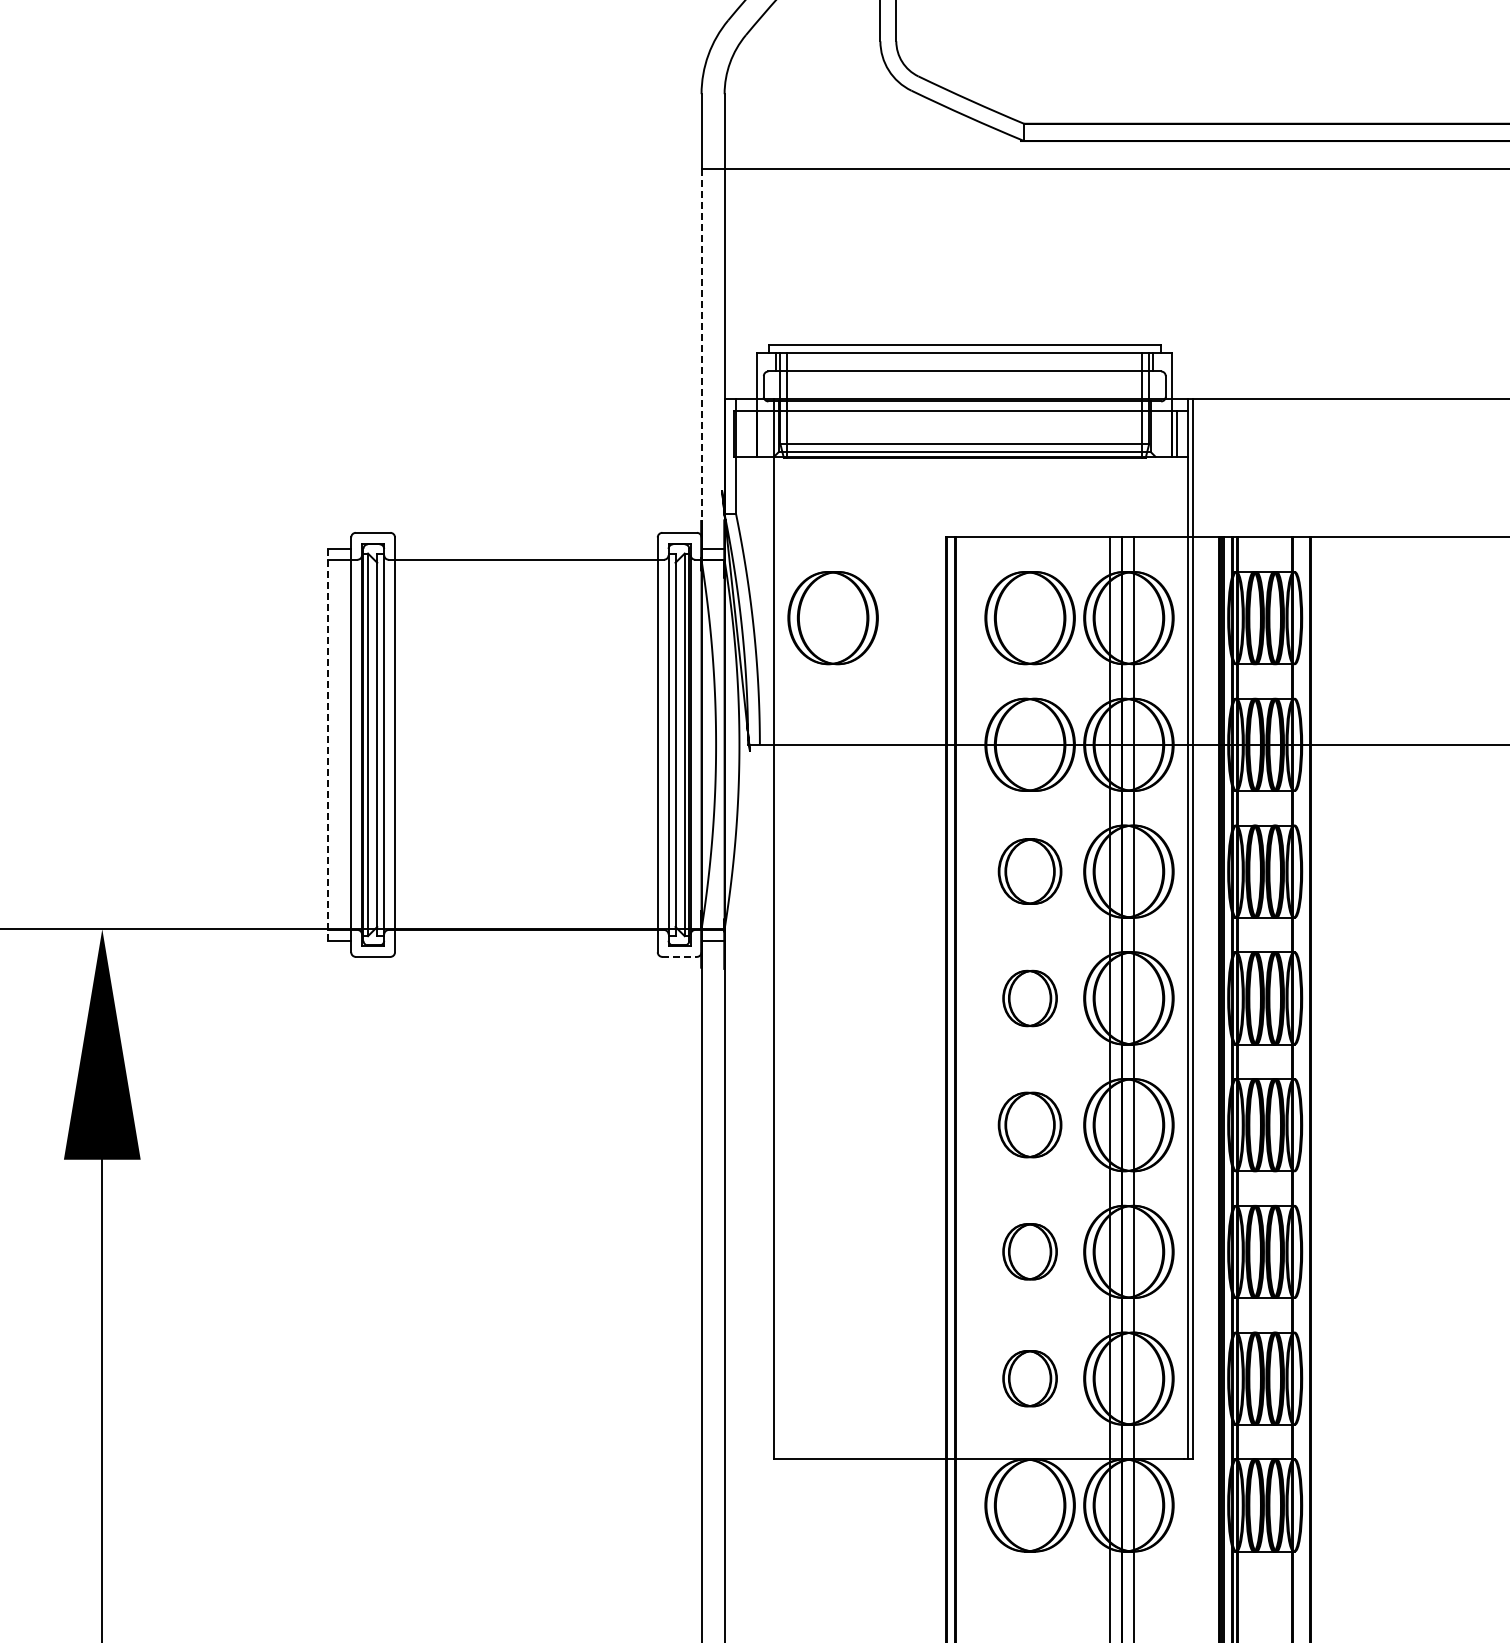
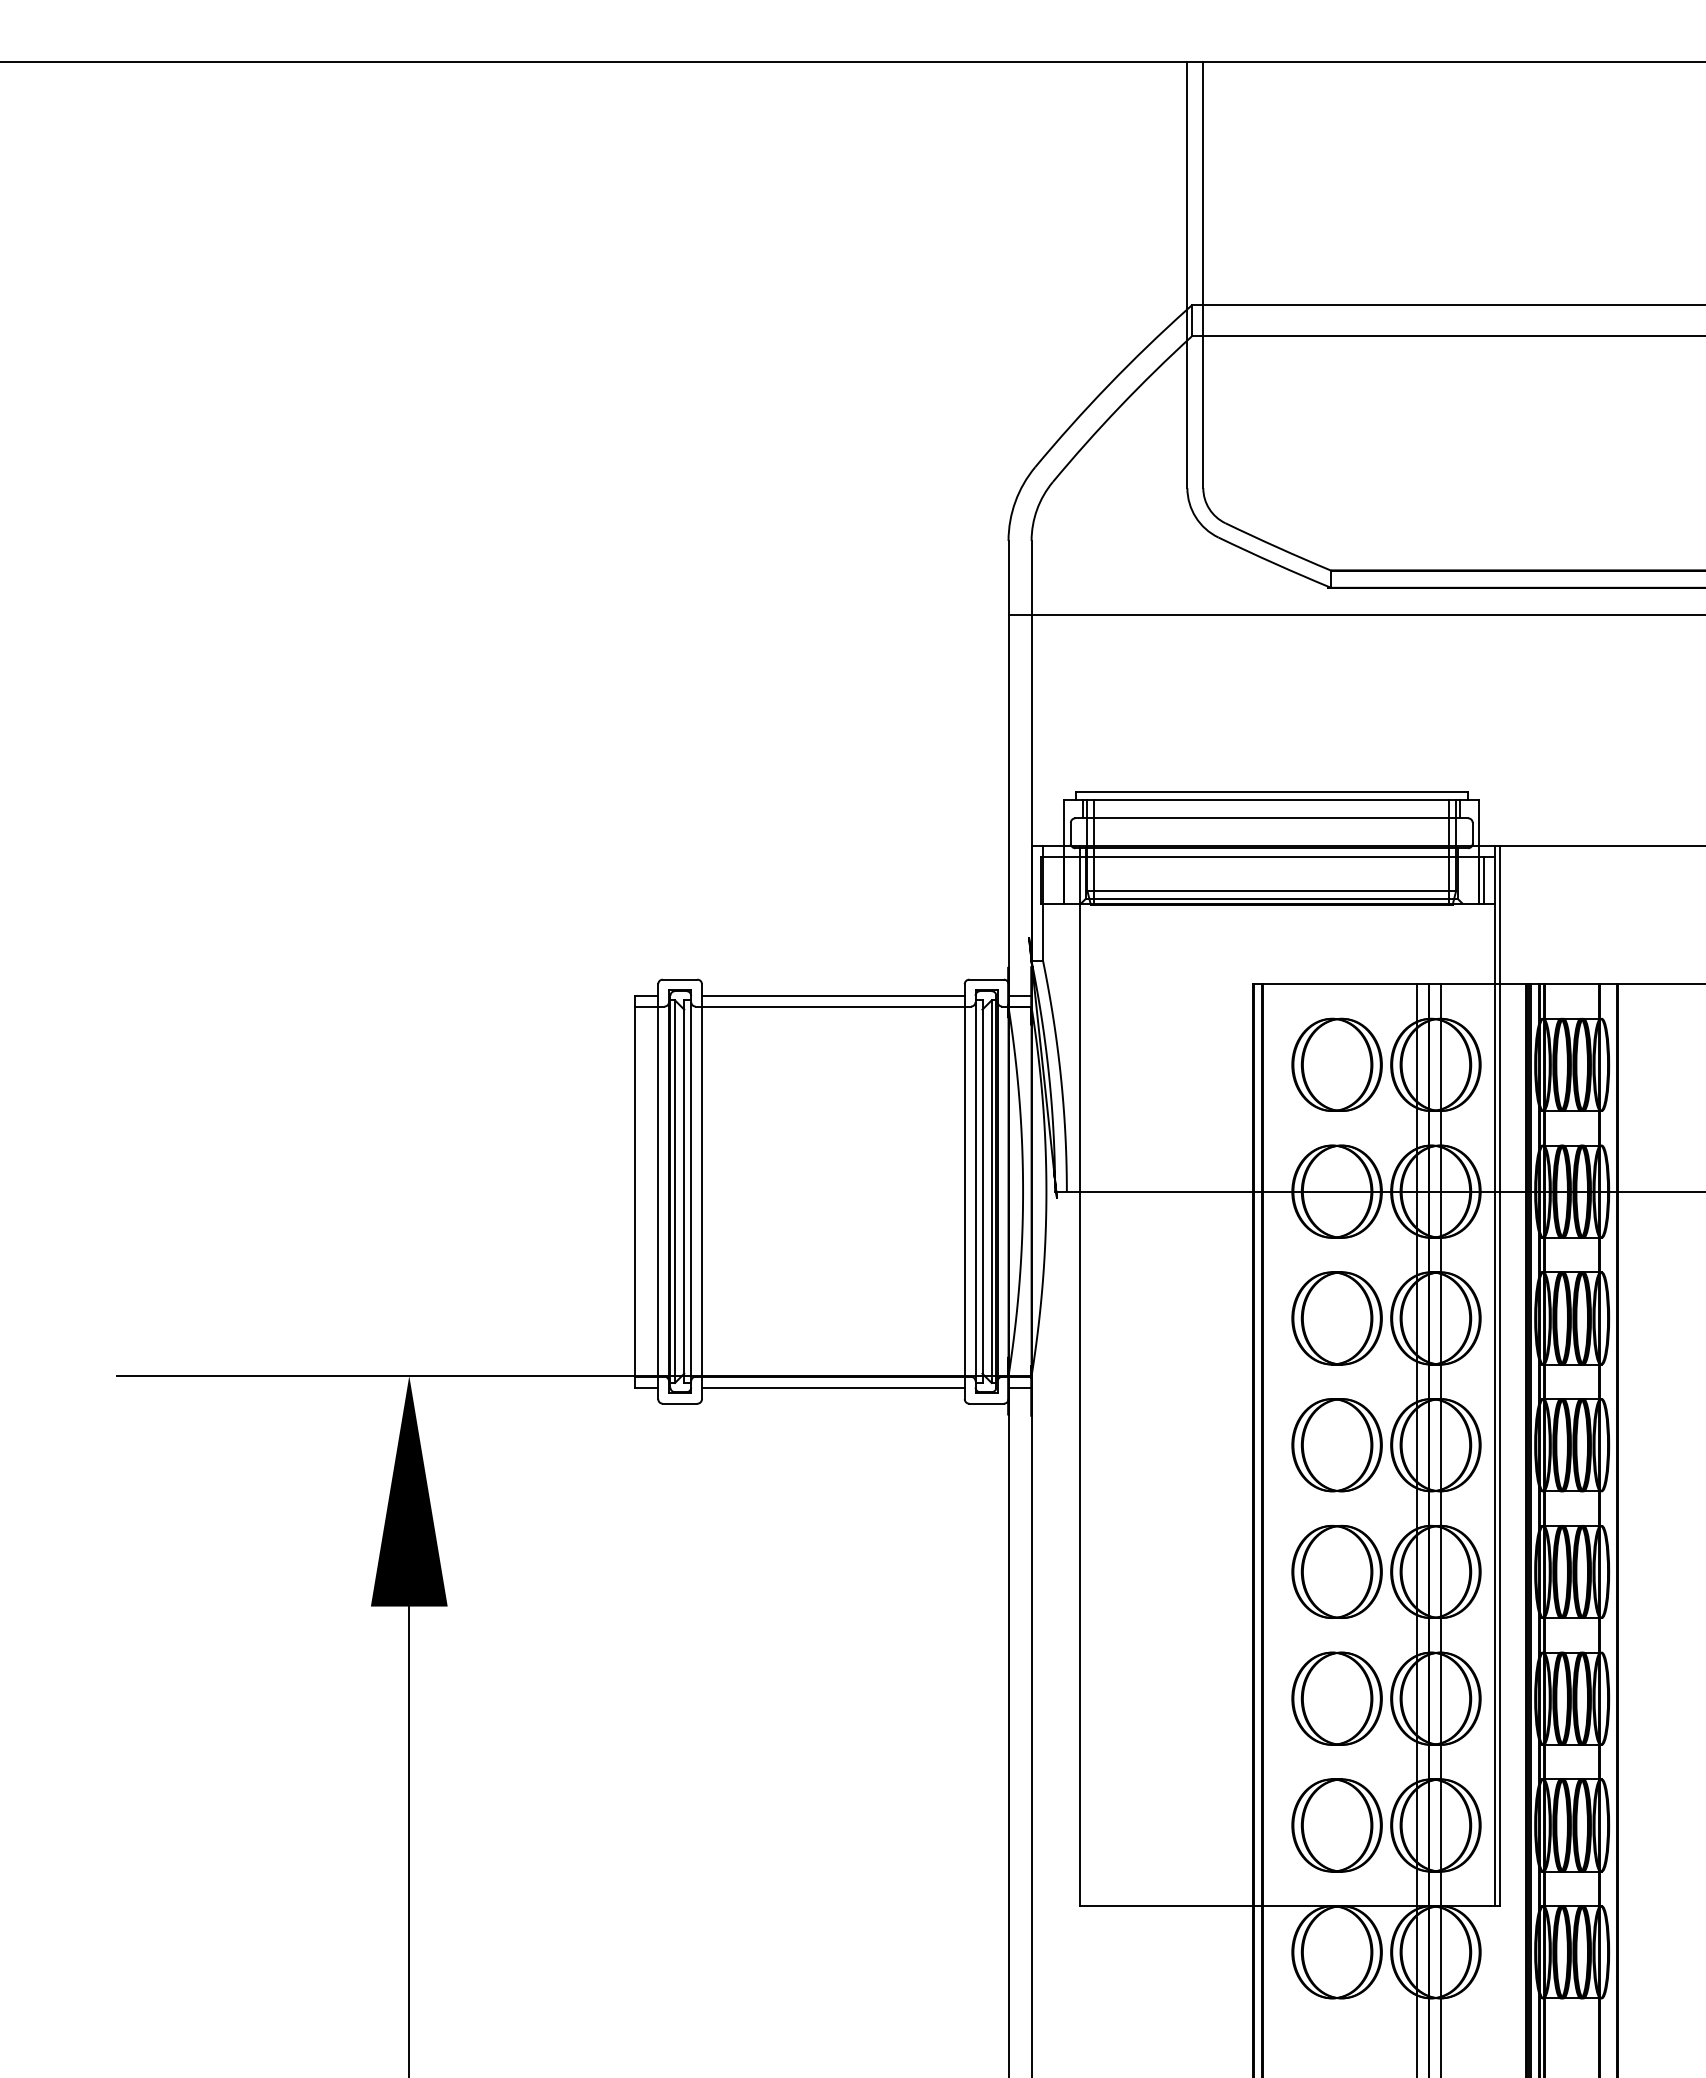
line: (701, 353) -> (1008, 800), dashed -> solid
line: (526, 548) -> (833, 995), added
part: (832, 617) -> (1139, 1064), removed
line: (328, 744) -> (635, 1191), dashed -> solid
part: (1029, 871) -> (1336, 1318), size x1.43
line: (526, 940) -> (833, 1387), added
line: (680, 956) -> (987, 1403), dashed -> solid
part: (1029, 998) -> (1336, 1445), size x1.67
part: (1029, 1124) -> (1336, 1571), size x1.43
part: (1029, 1251) -> (1336, 1698), size x1.67
part: (1029, 1378) -> (1336, 1825), size x1.67

